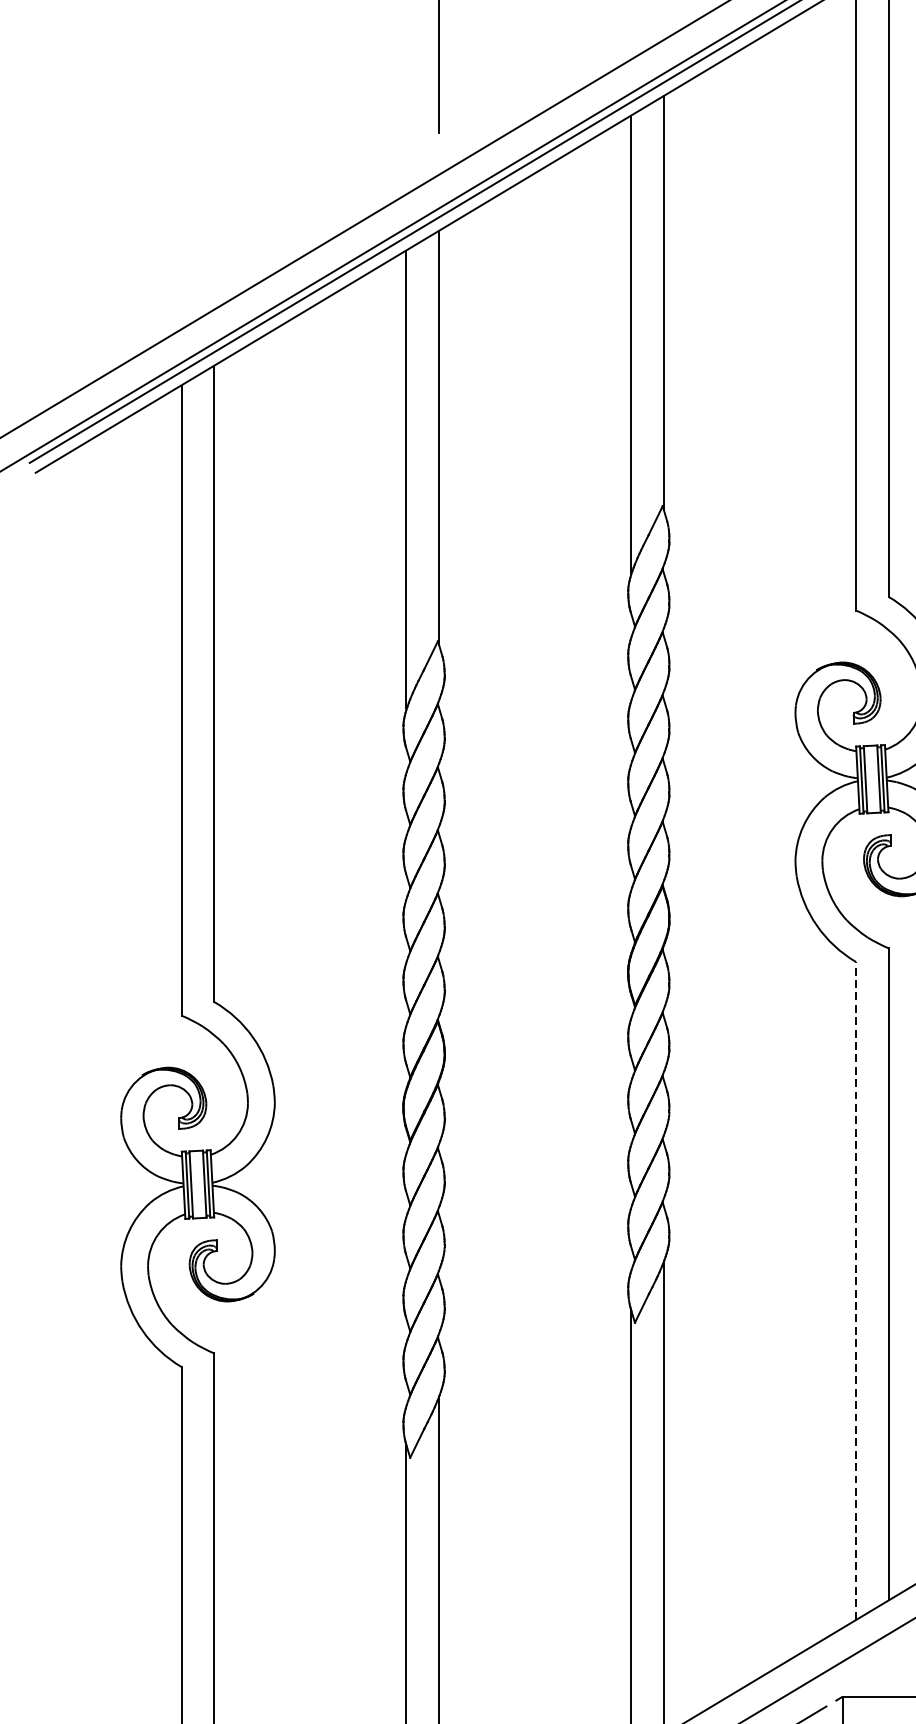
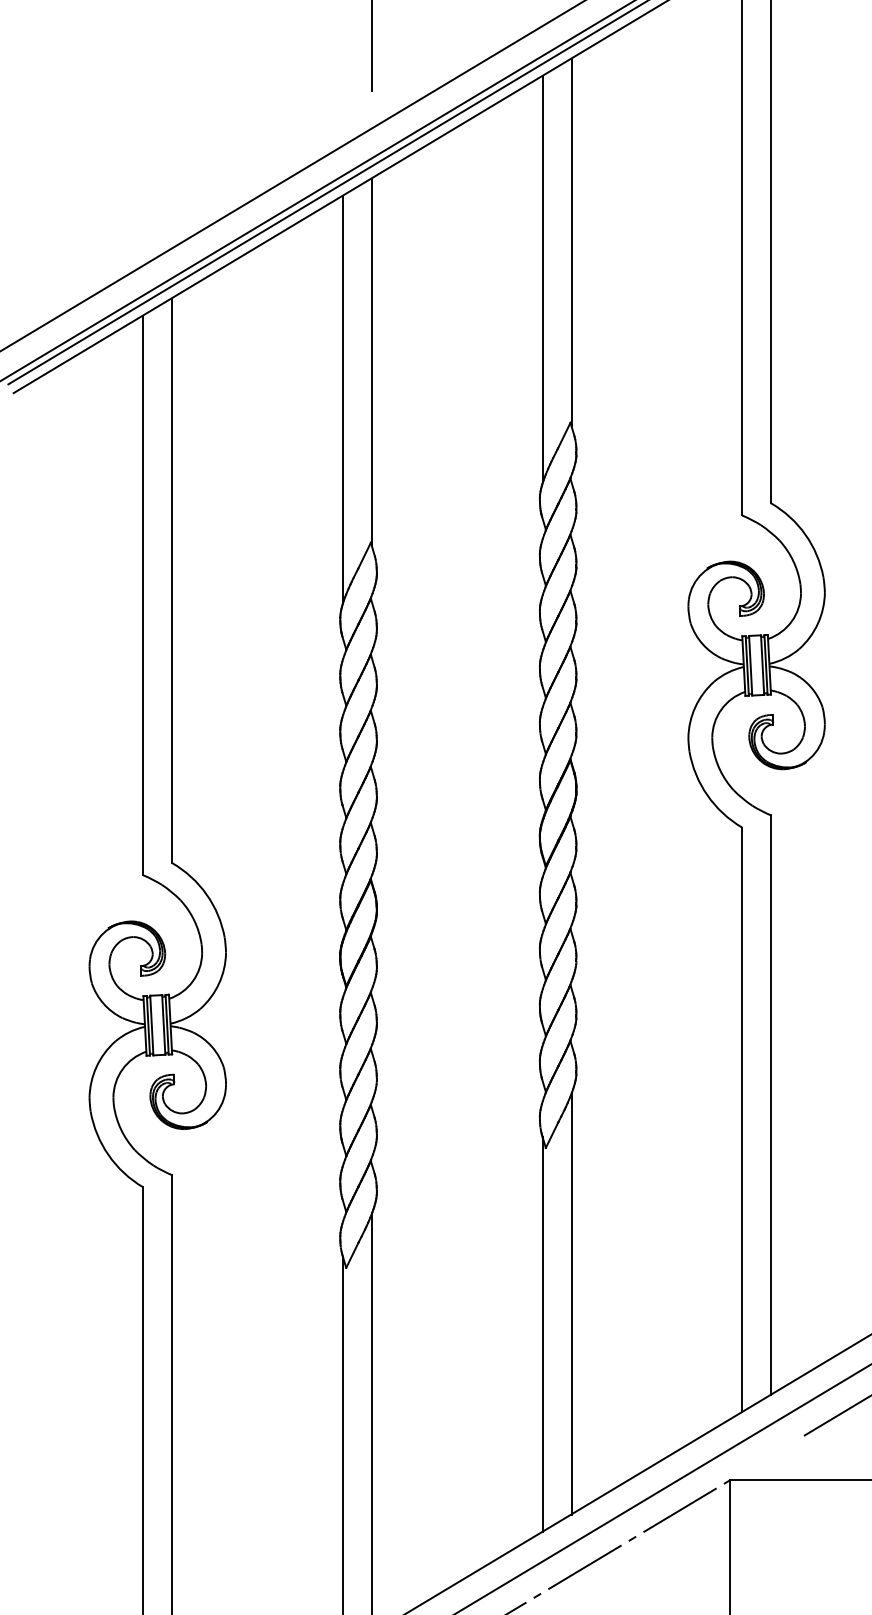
line: (856, 1290) -> (742, 1119), dashed -> solid

